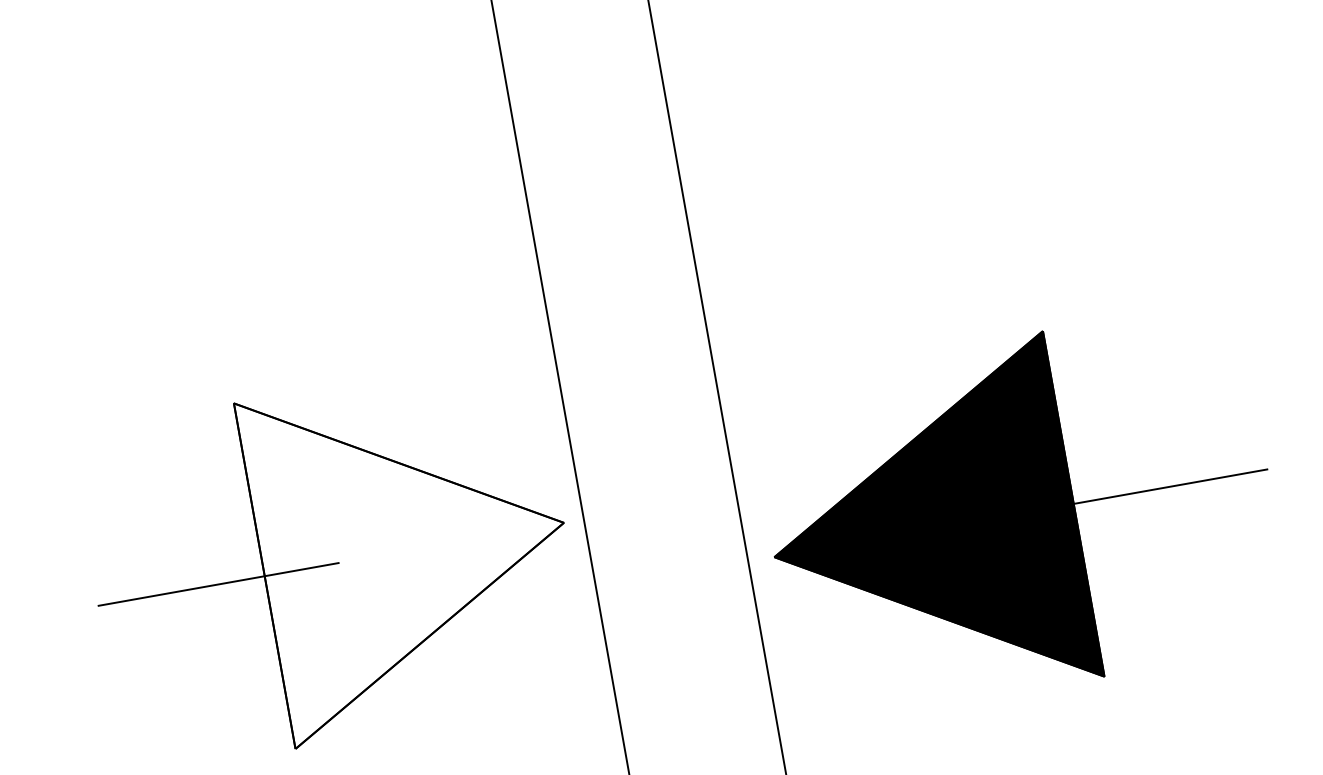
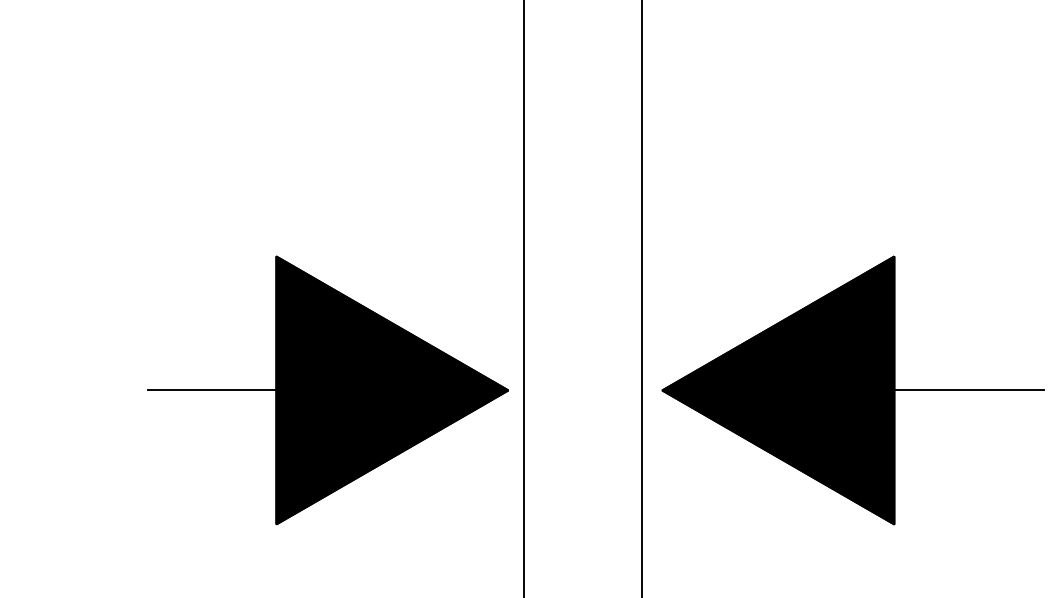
part: (1019, 513) -> (852, 390), moved
fill: (414, 549) -> (392, 390), added

